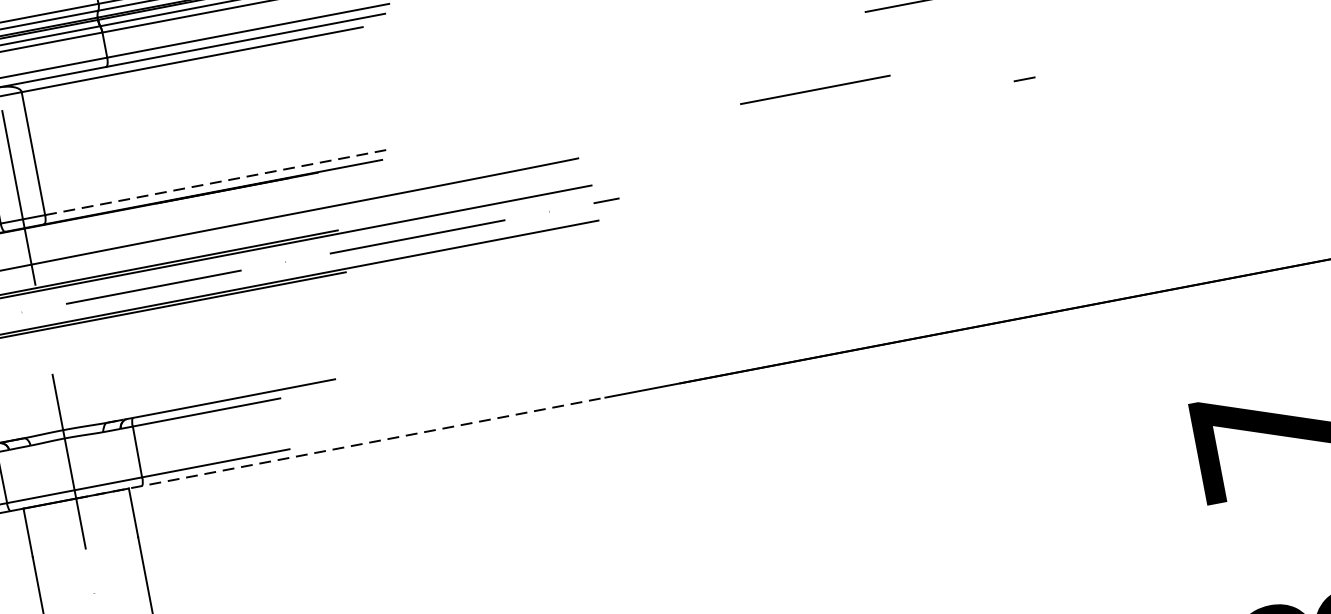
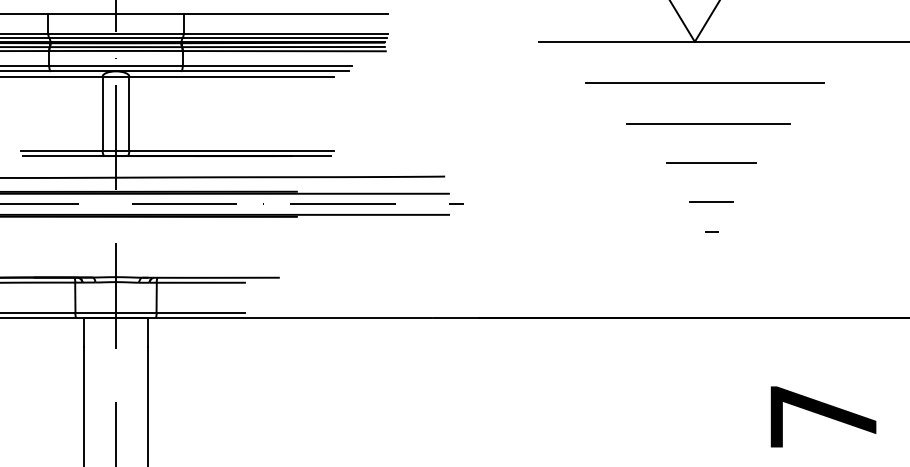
line: (1023, 78) -> (711, 231), moved
line: (814, 88) -> (711, 162), moved
line: (1030, 116) -> (711, 202), added
line: (216, 182) -> (232, 150), dashed -> solid
line: (338, 448) -> (273, 318), dashed -> solid

